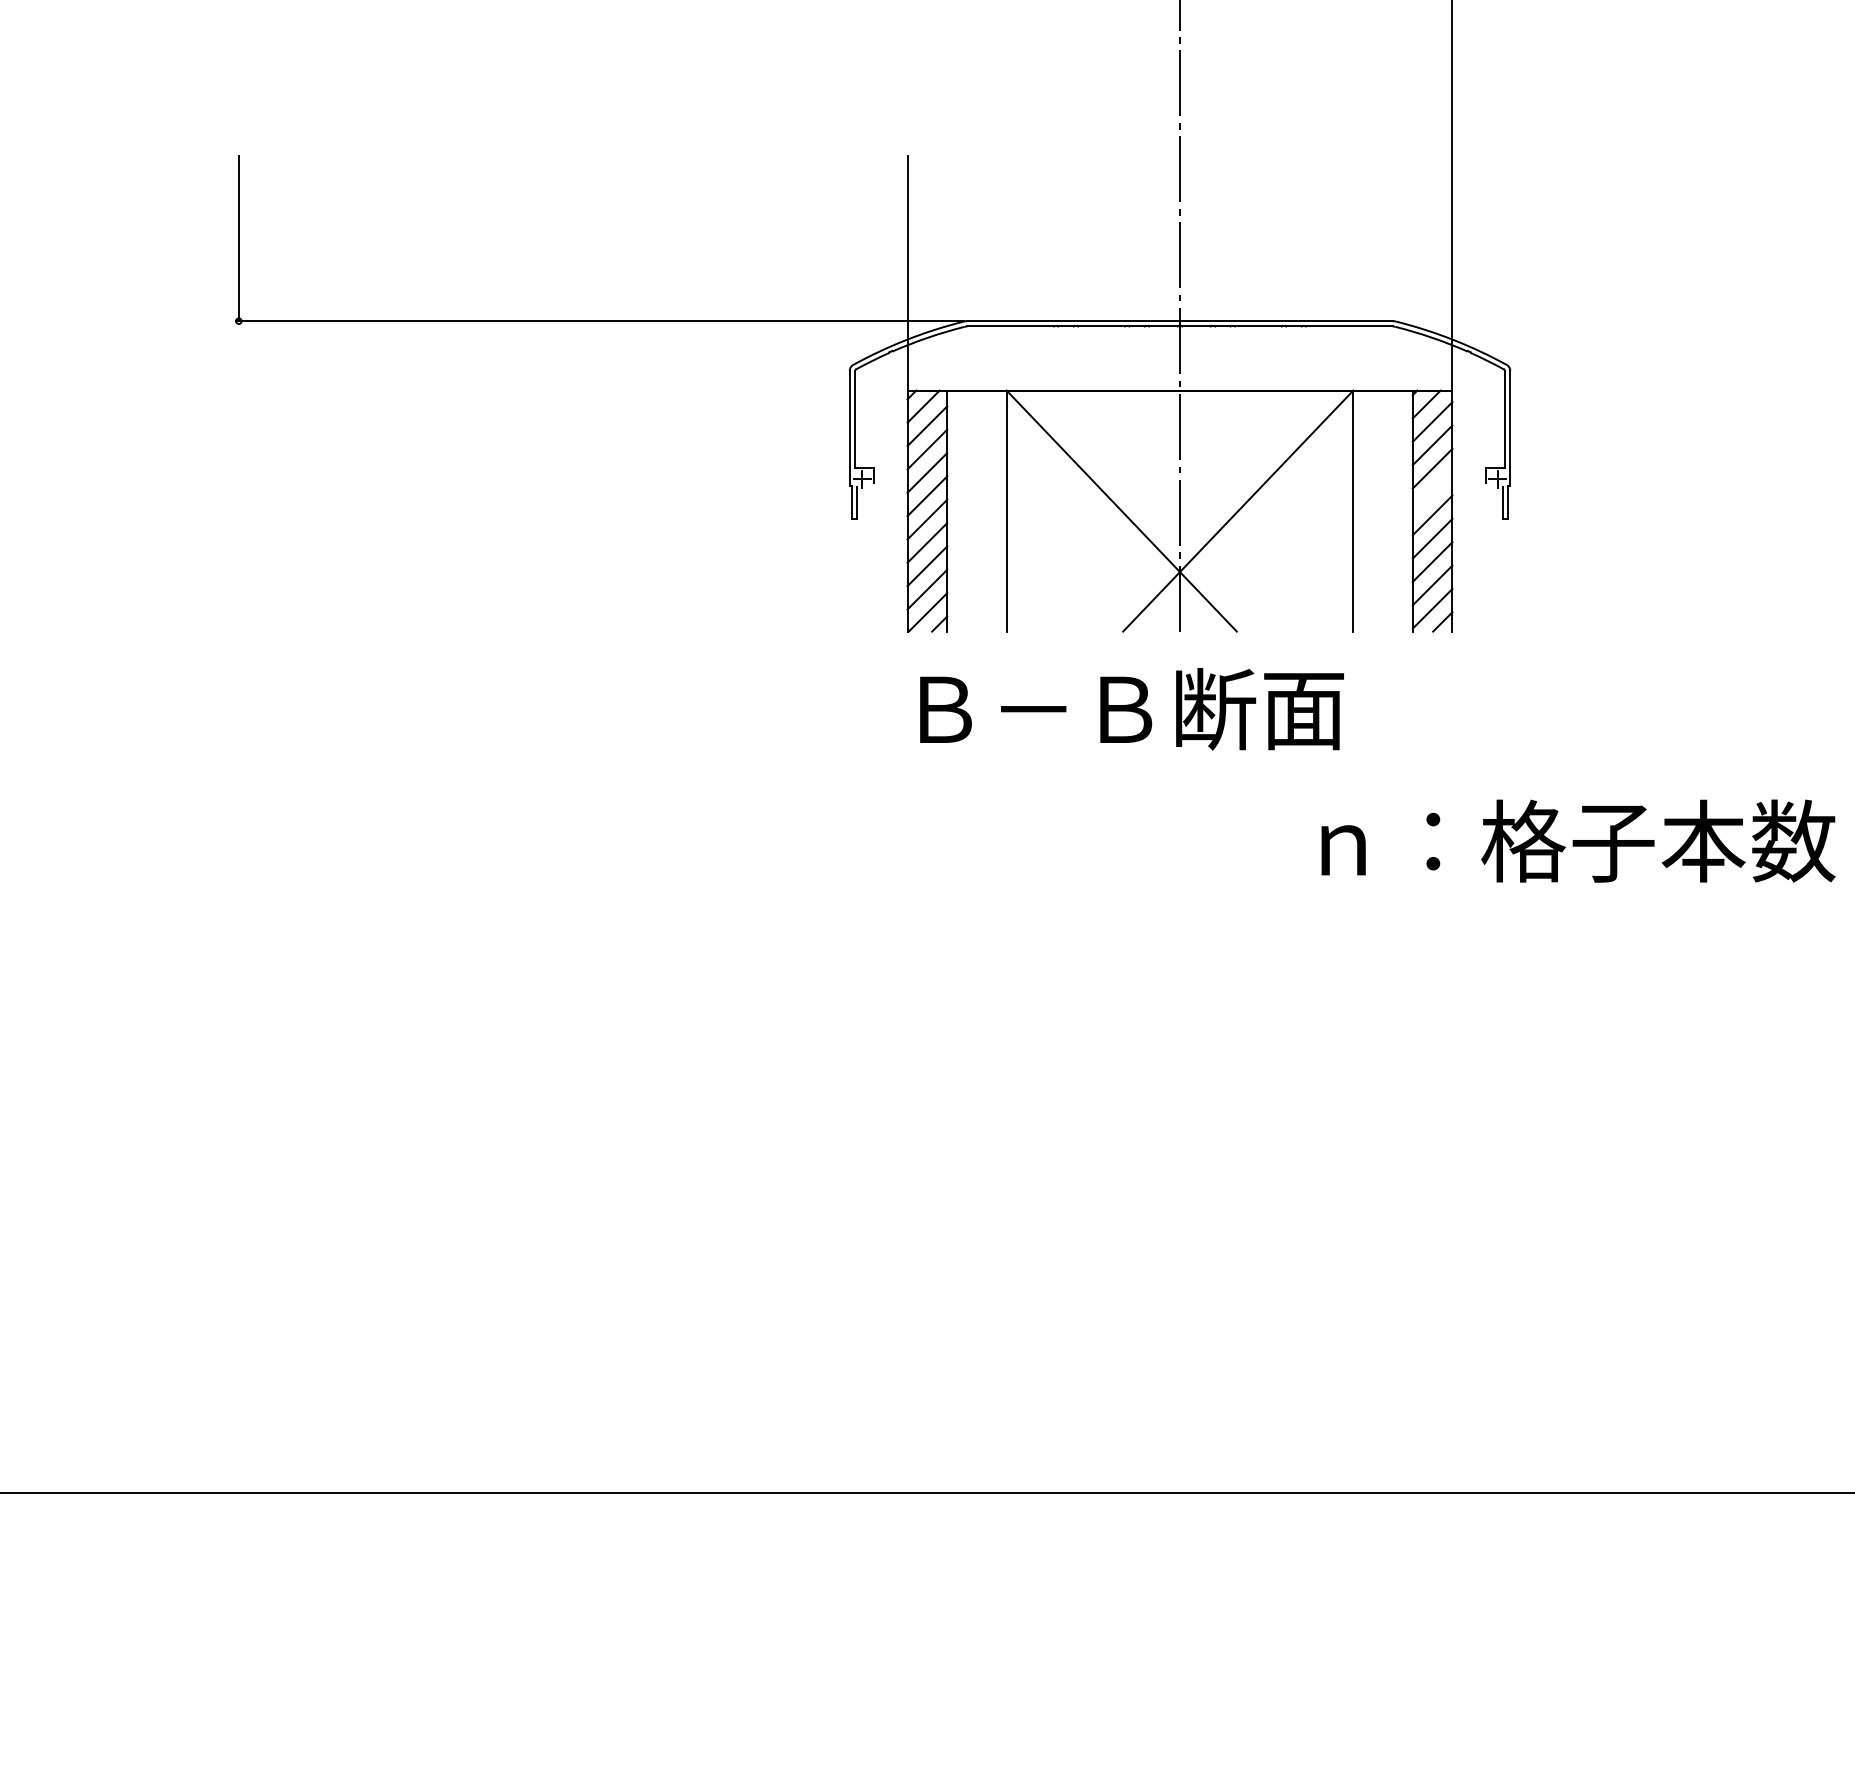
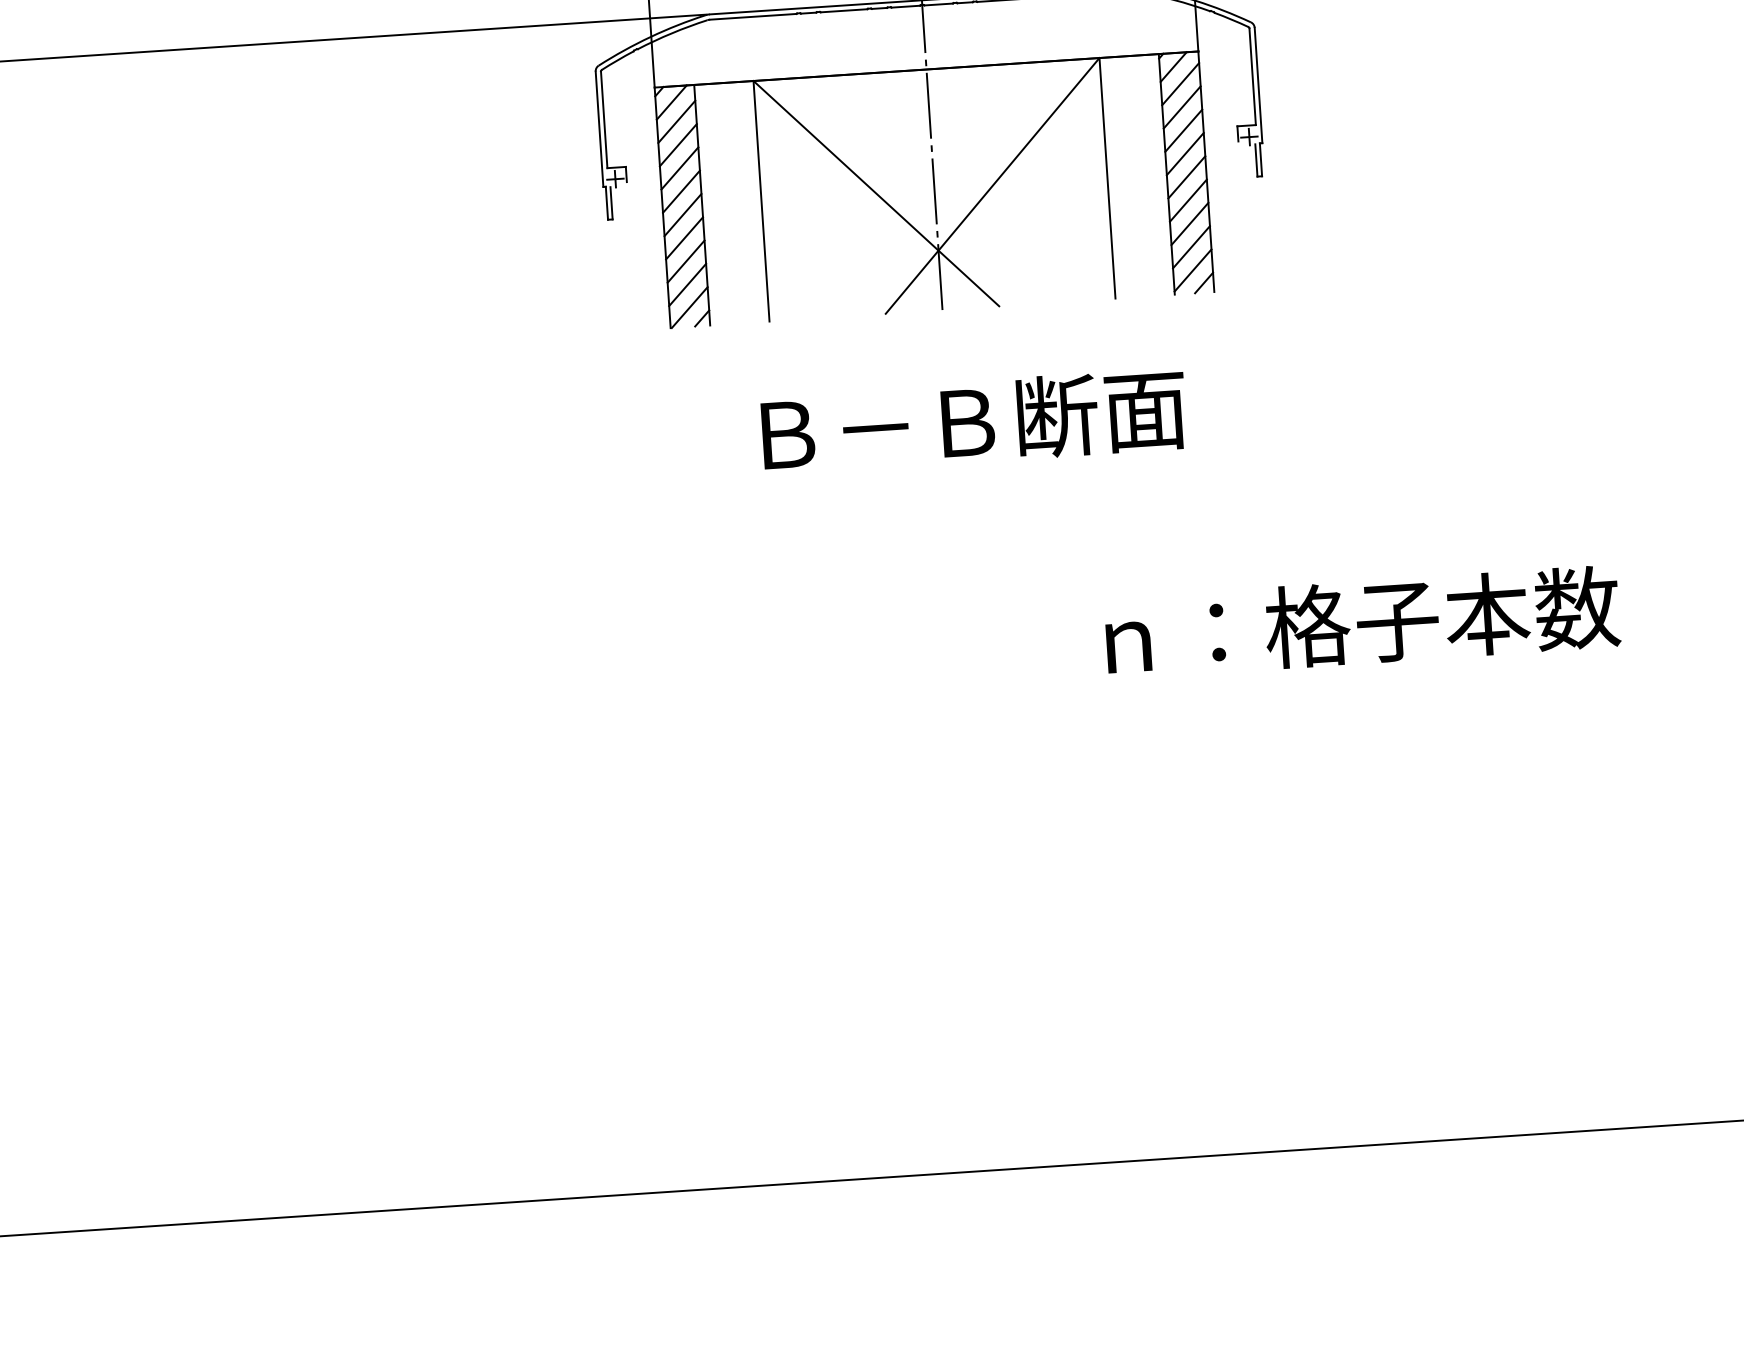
line: (1432, 491) -> (1185, 153), added
text: (1131, 709) -> (973, 422), moved
text: (1578, 840) -> (1362, 621), moved

